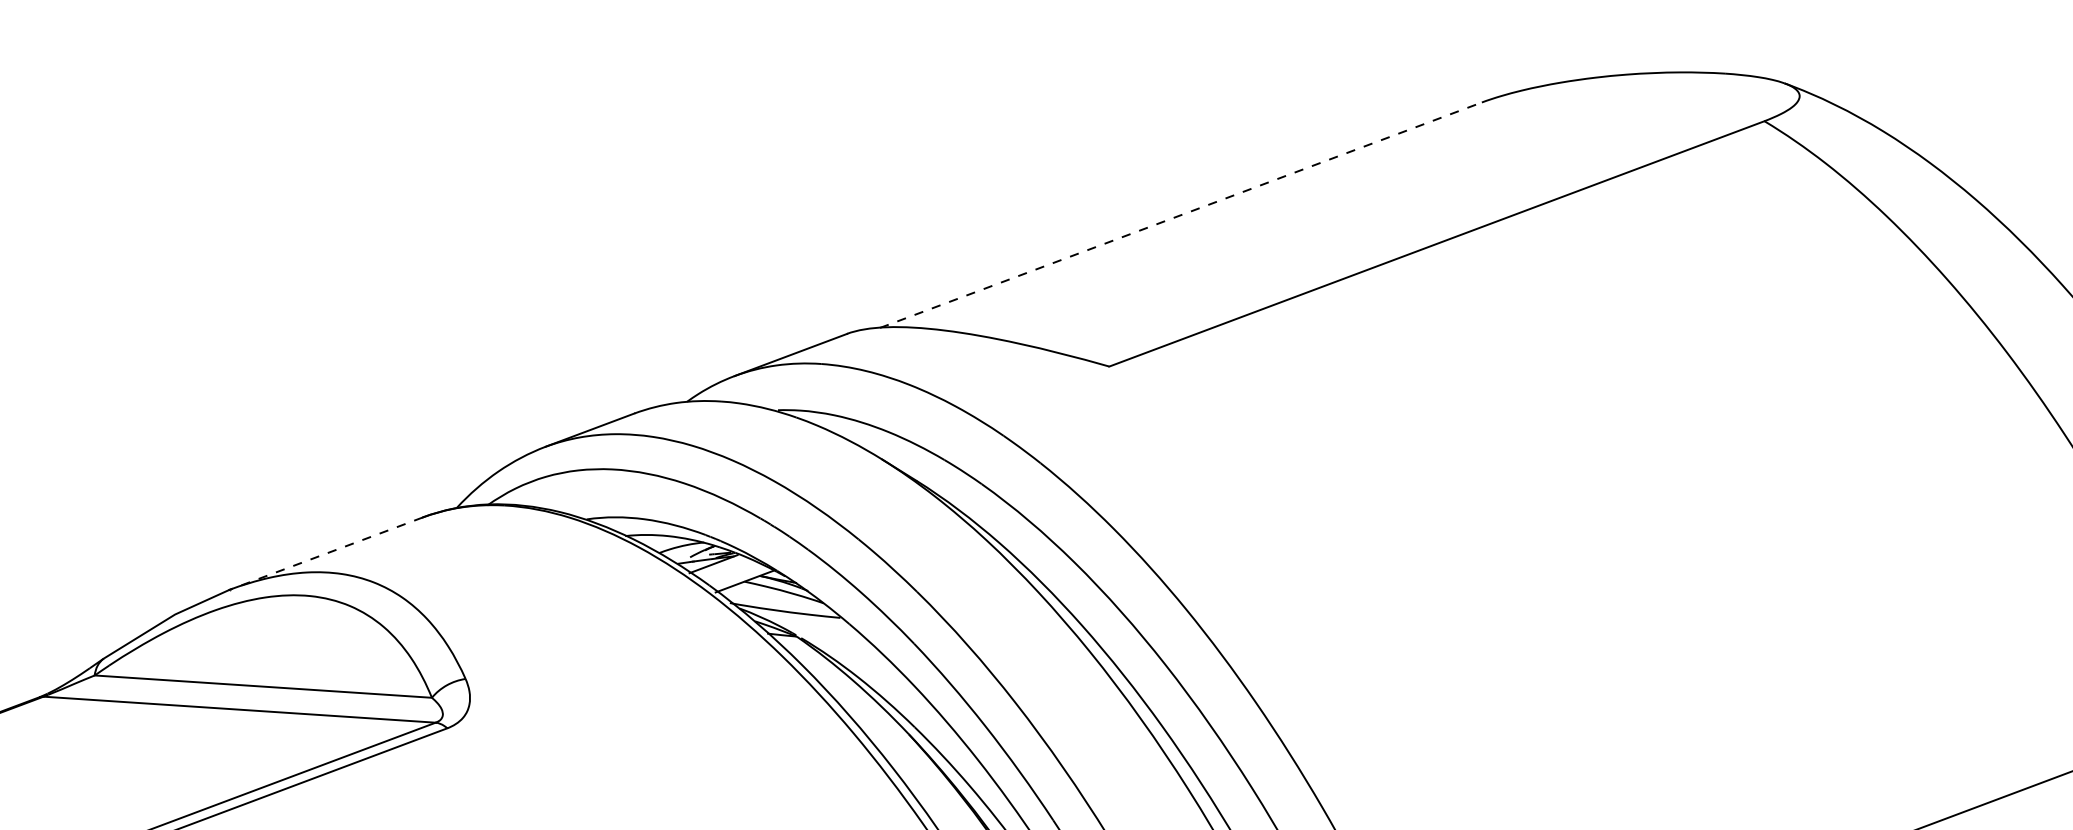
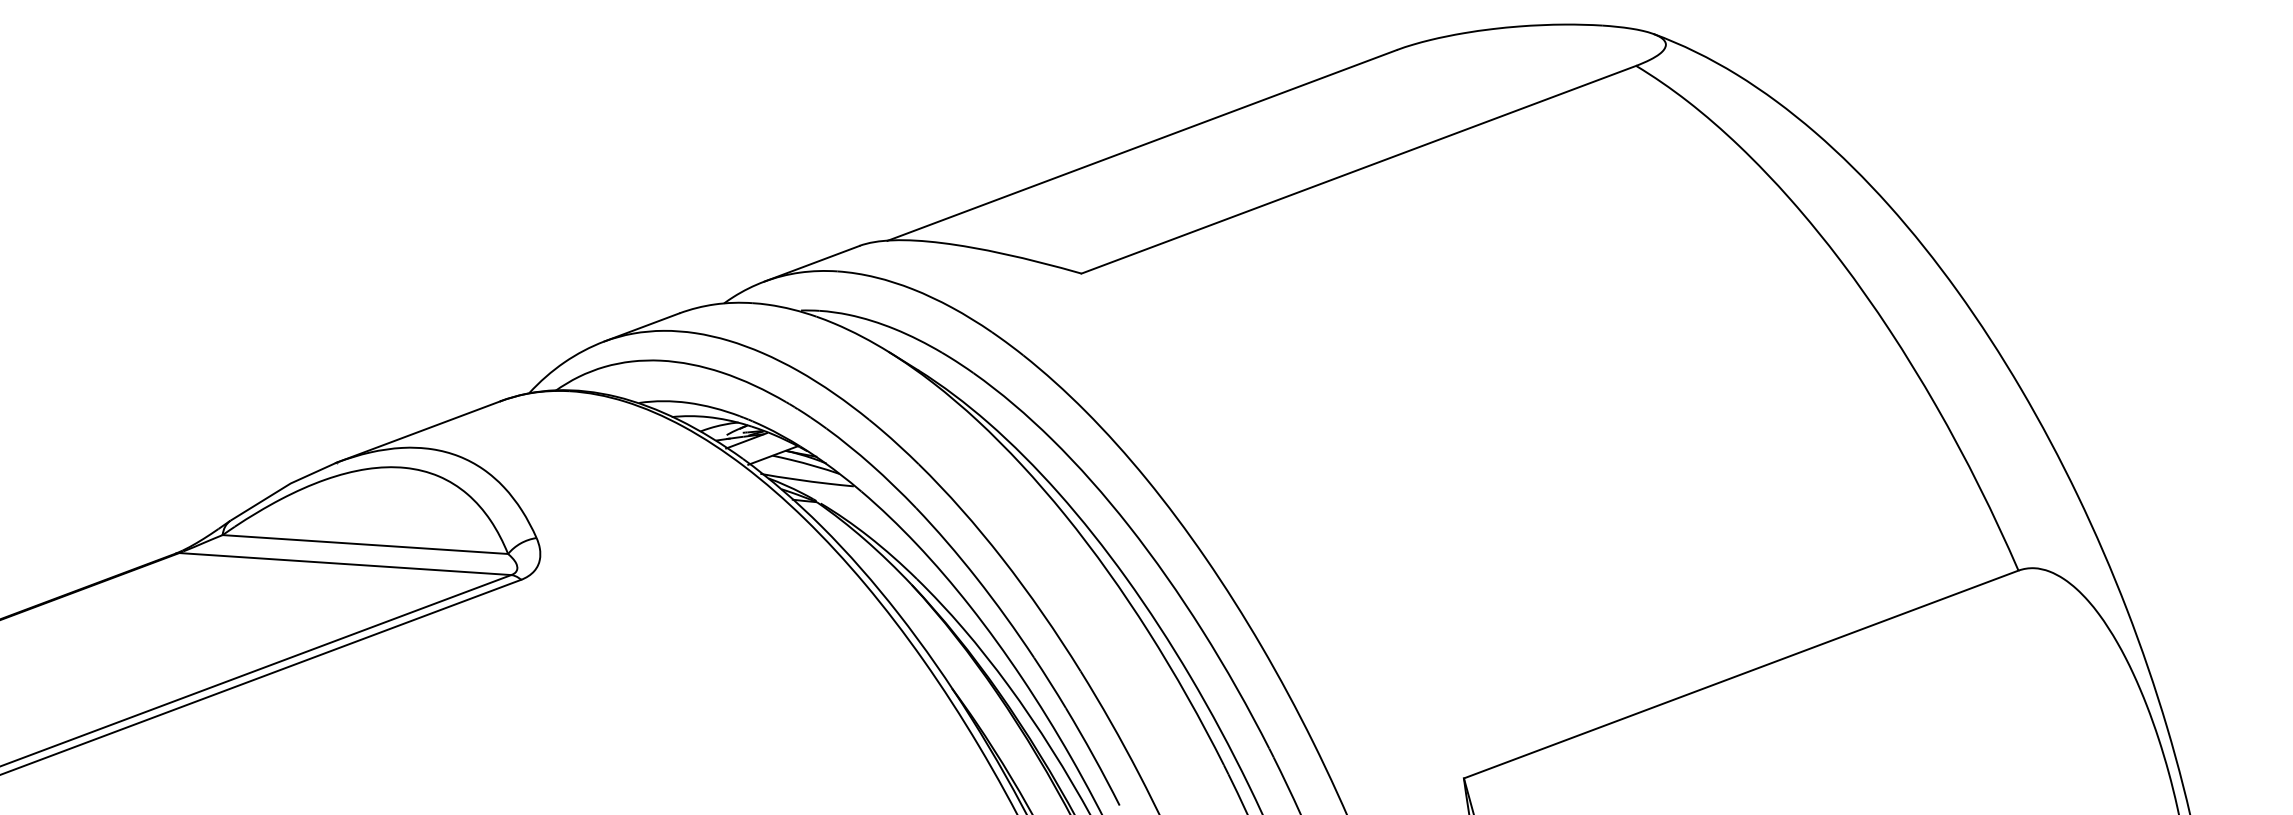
line: (1181, 215) -> (1142, 145), dashed -> solid
line: (326, 554) -> (418, 432), dashed -> solid

